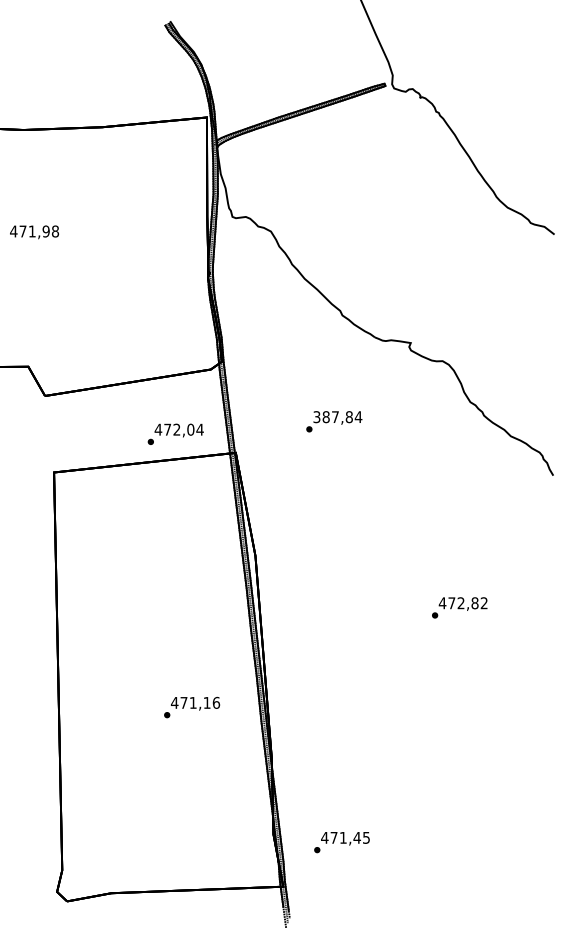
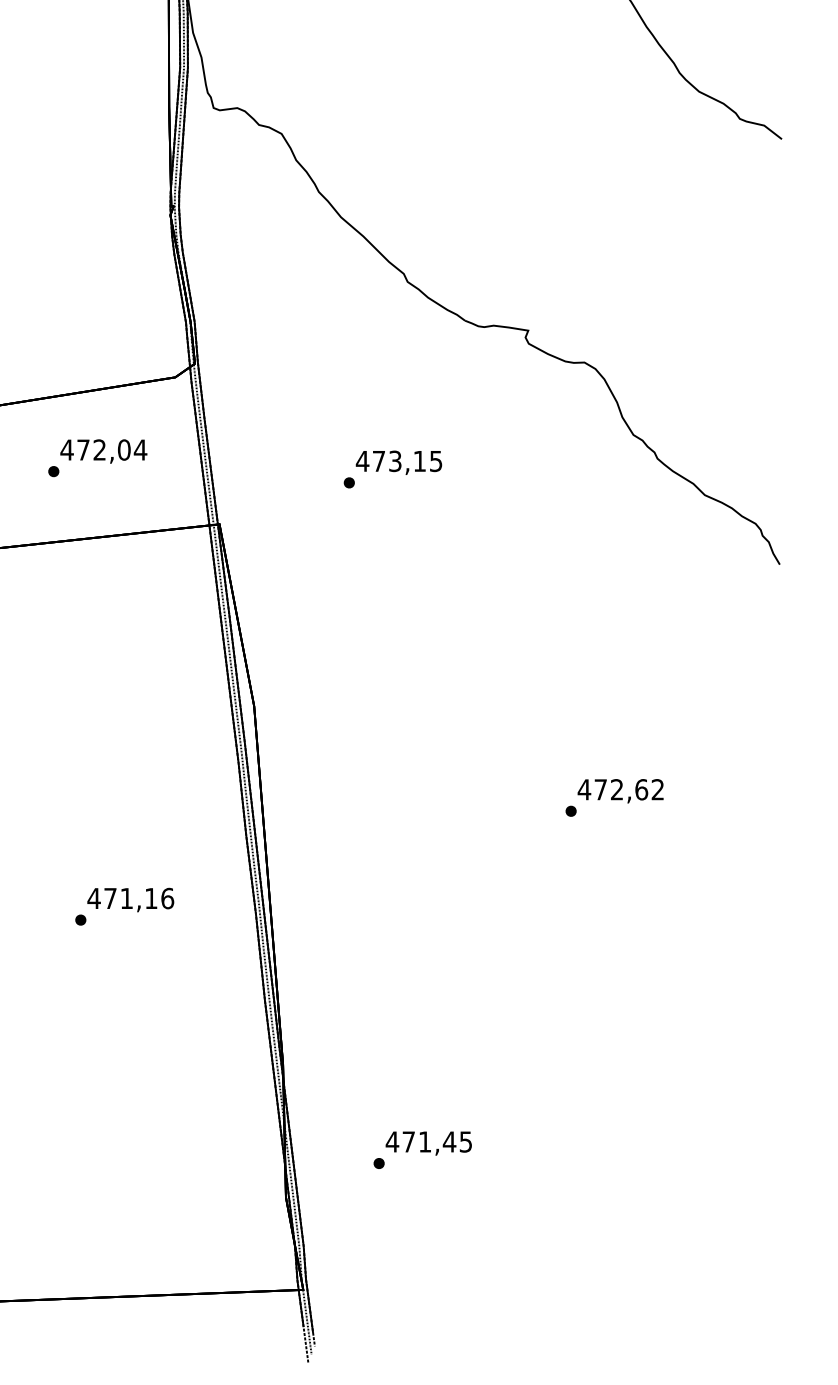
text: (337, 417) -> (398, 461), 387,84 -> 473,15
text: (175, 433) -> (97, 456), moved
text: (474, 602) -> (640, 788), 472,82 -> 472,62
text: (192, 707) -> (125, 906), moved
text: (341, 842) -> (421, 1150), moved

